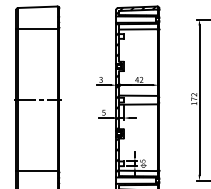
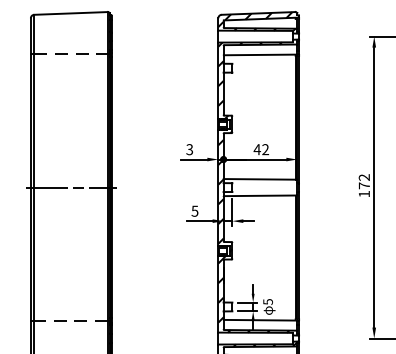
line: (37, 29) -> (70, 55), solid -> dashed
line: (37, 171) -> (70, 321), solid -> dashed

